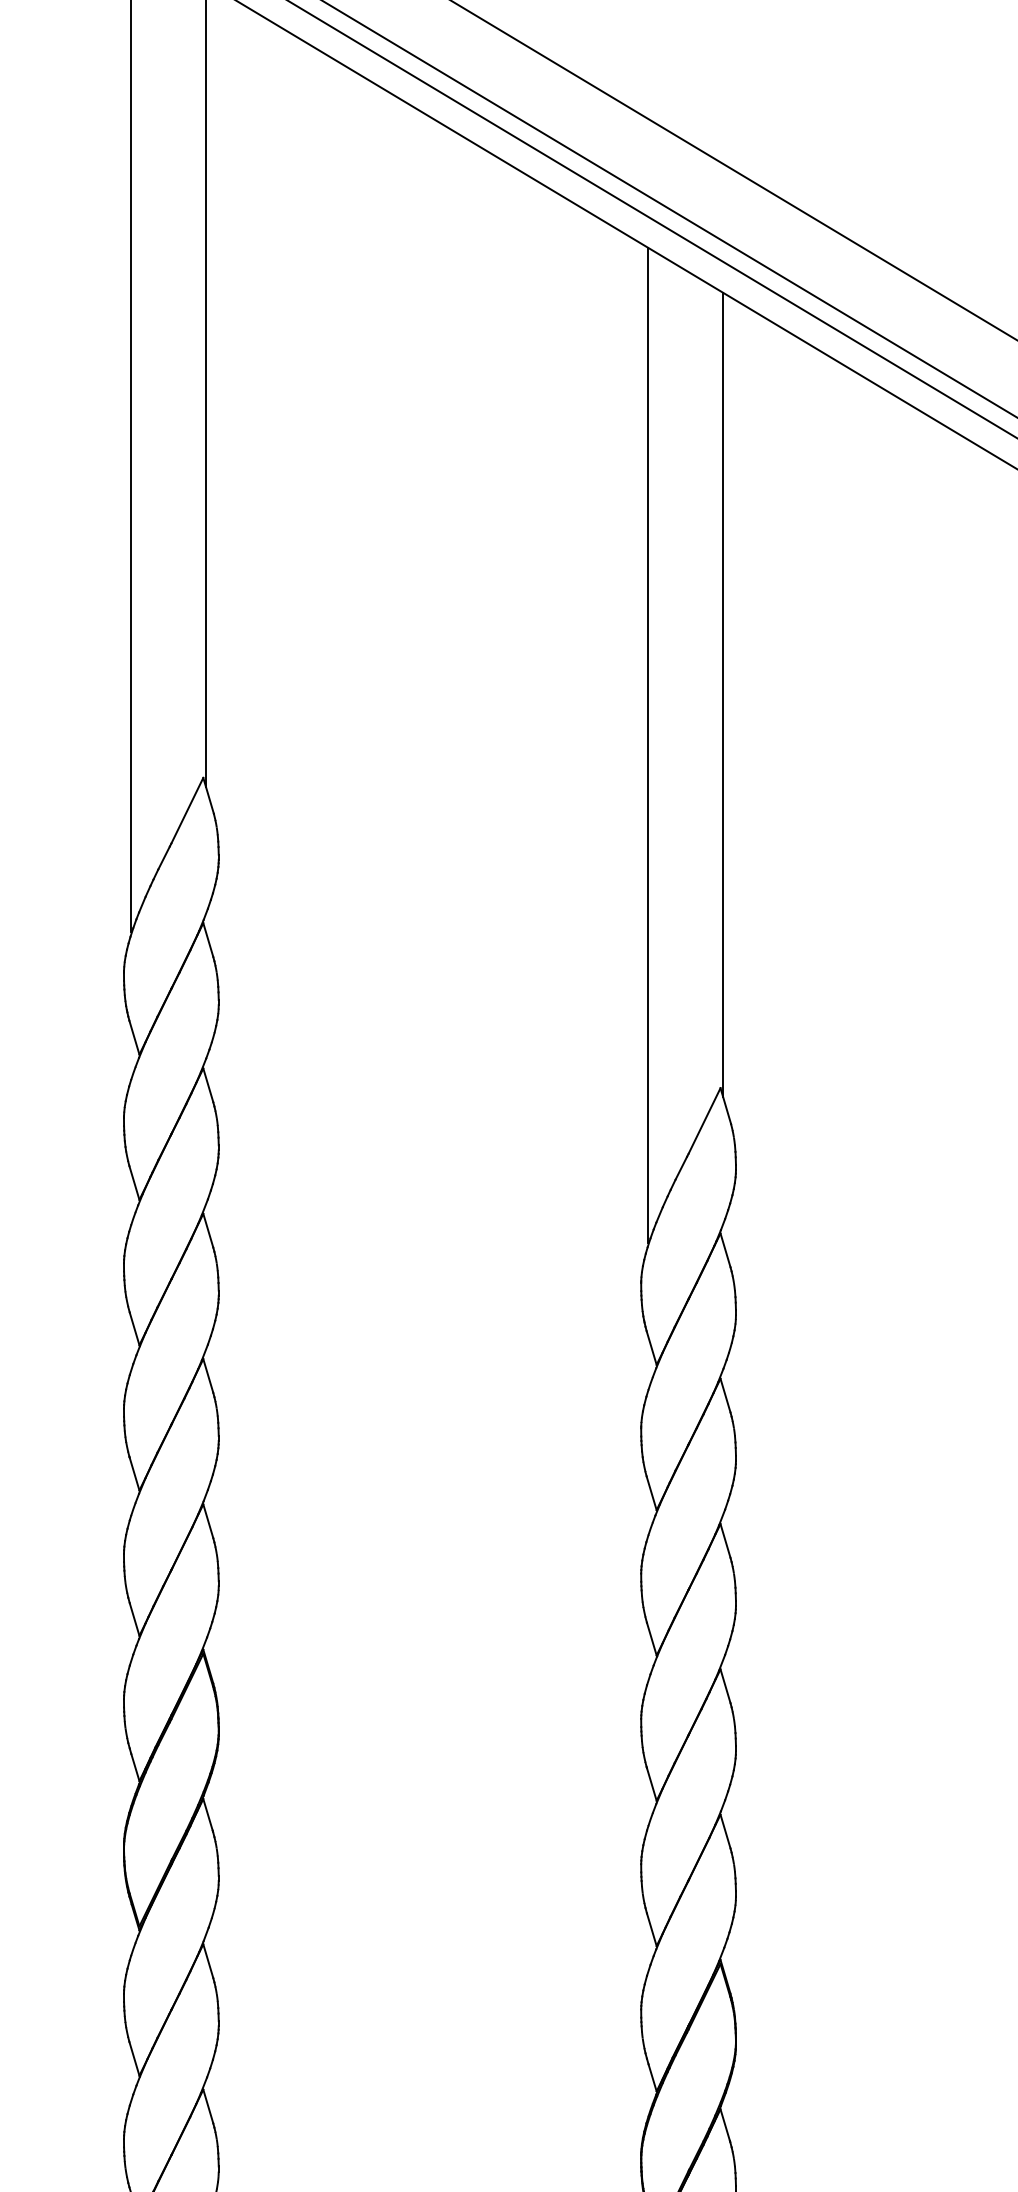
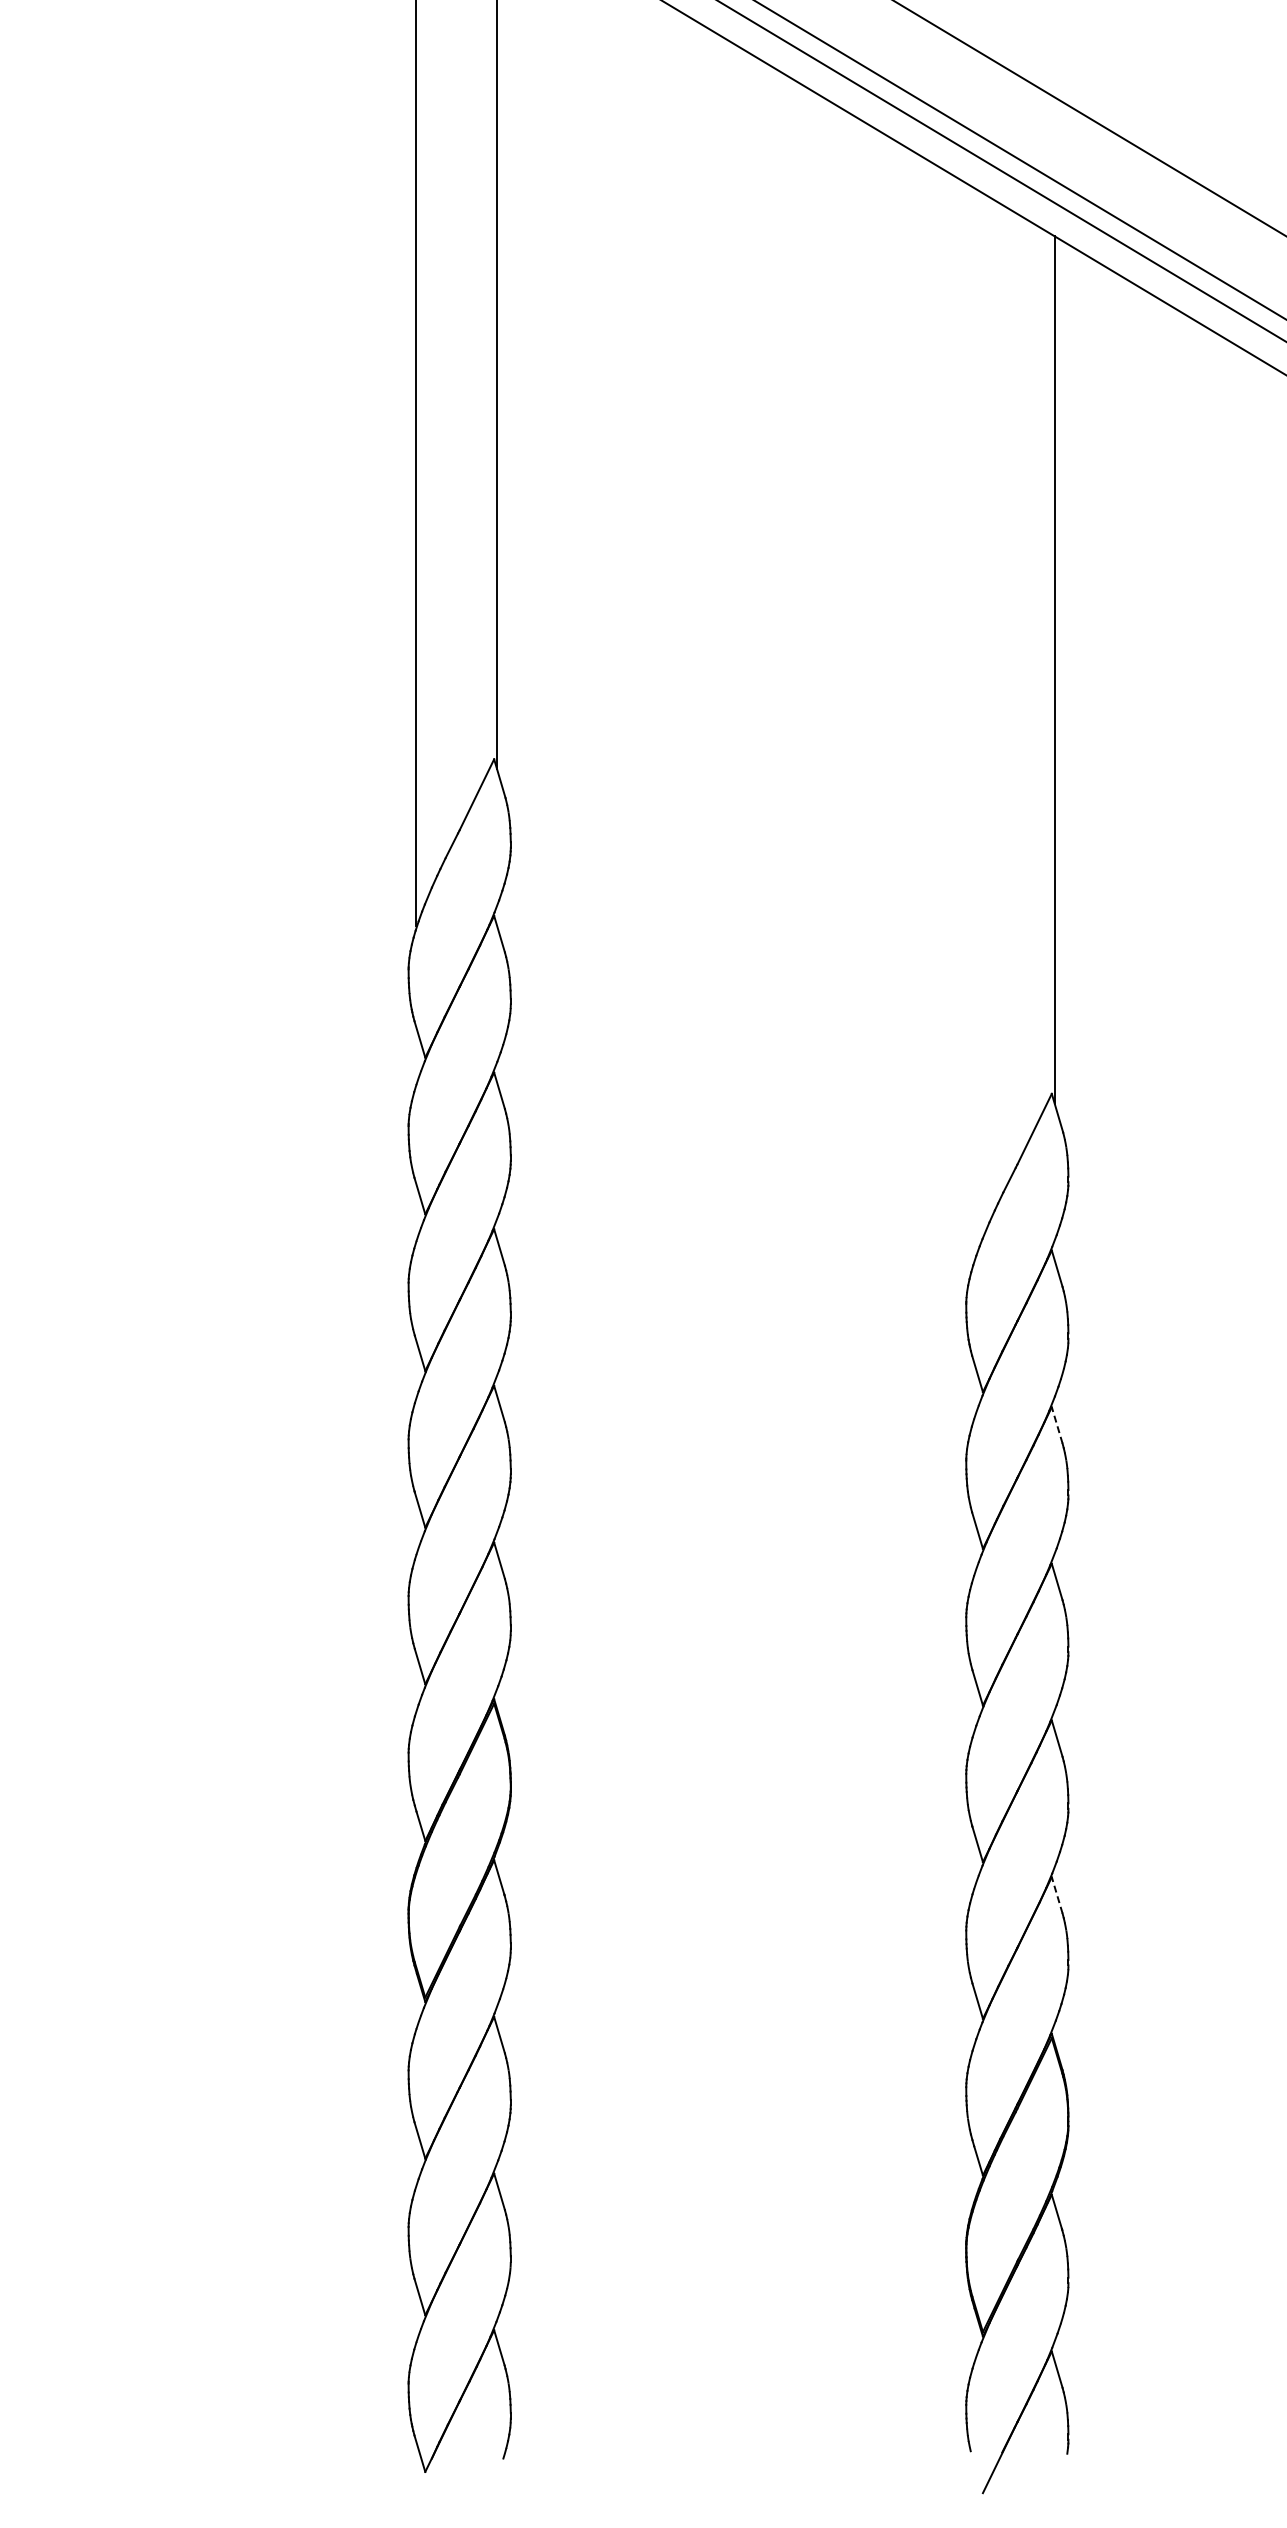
line: (647, 744) -> (973, 723), removed
line: (725, 1395) -> (1057, 1425), solid -> dashed
line: (725, 1831) -> (1057, 1895), solid -> dashed

